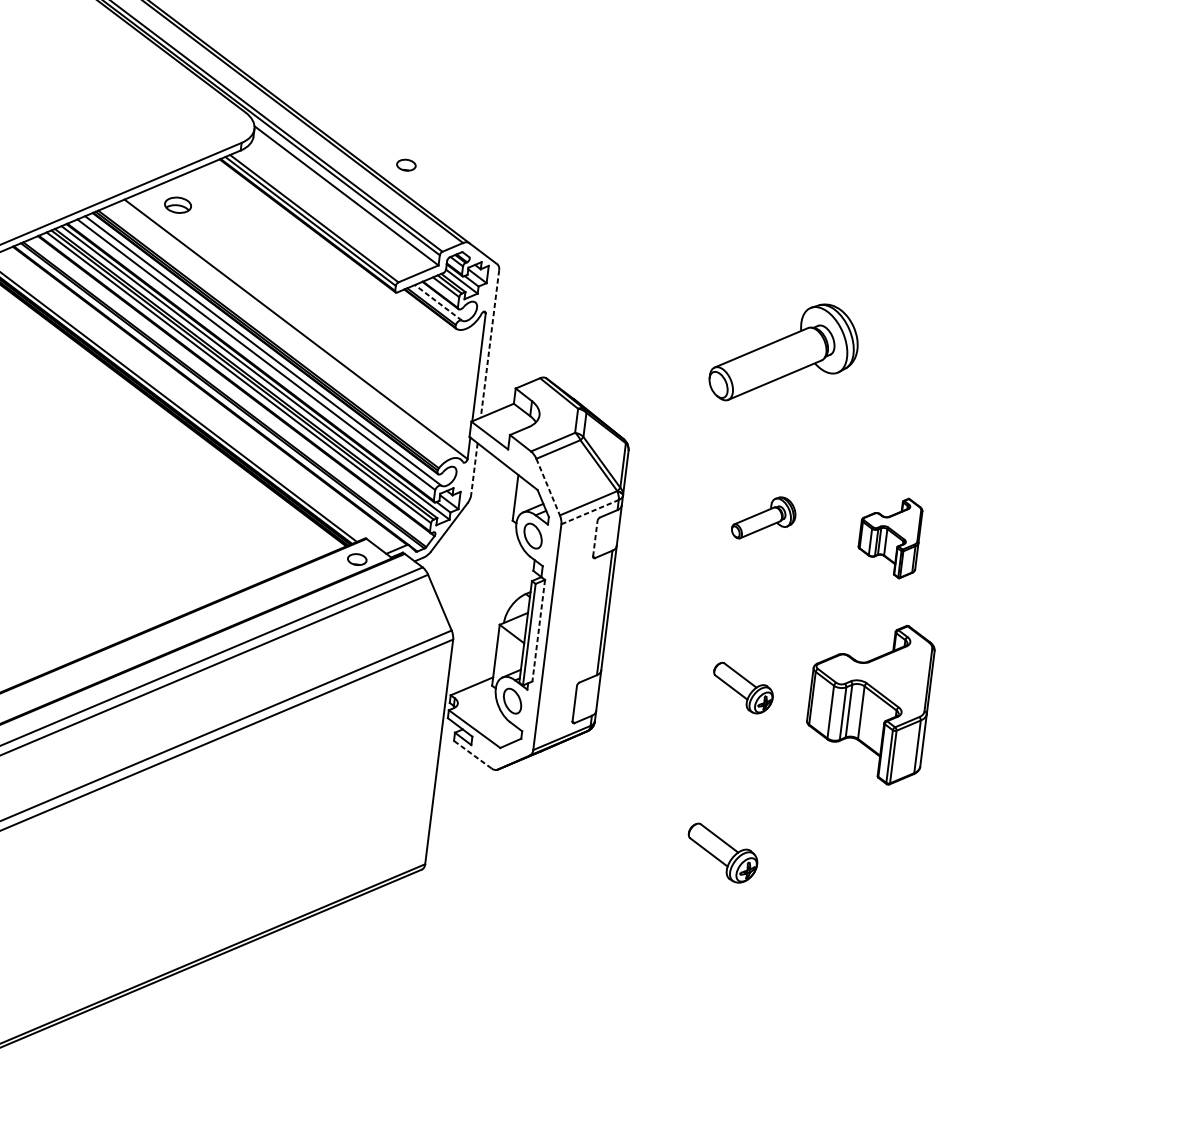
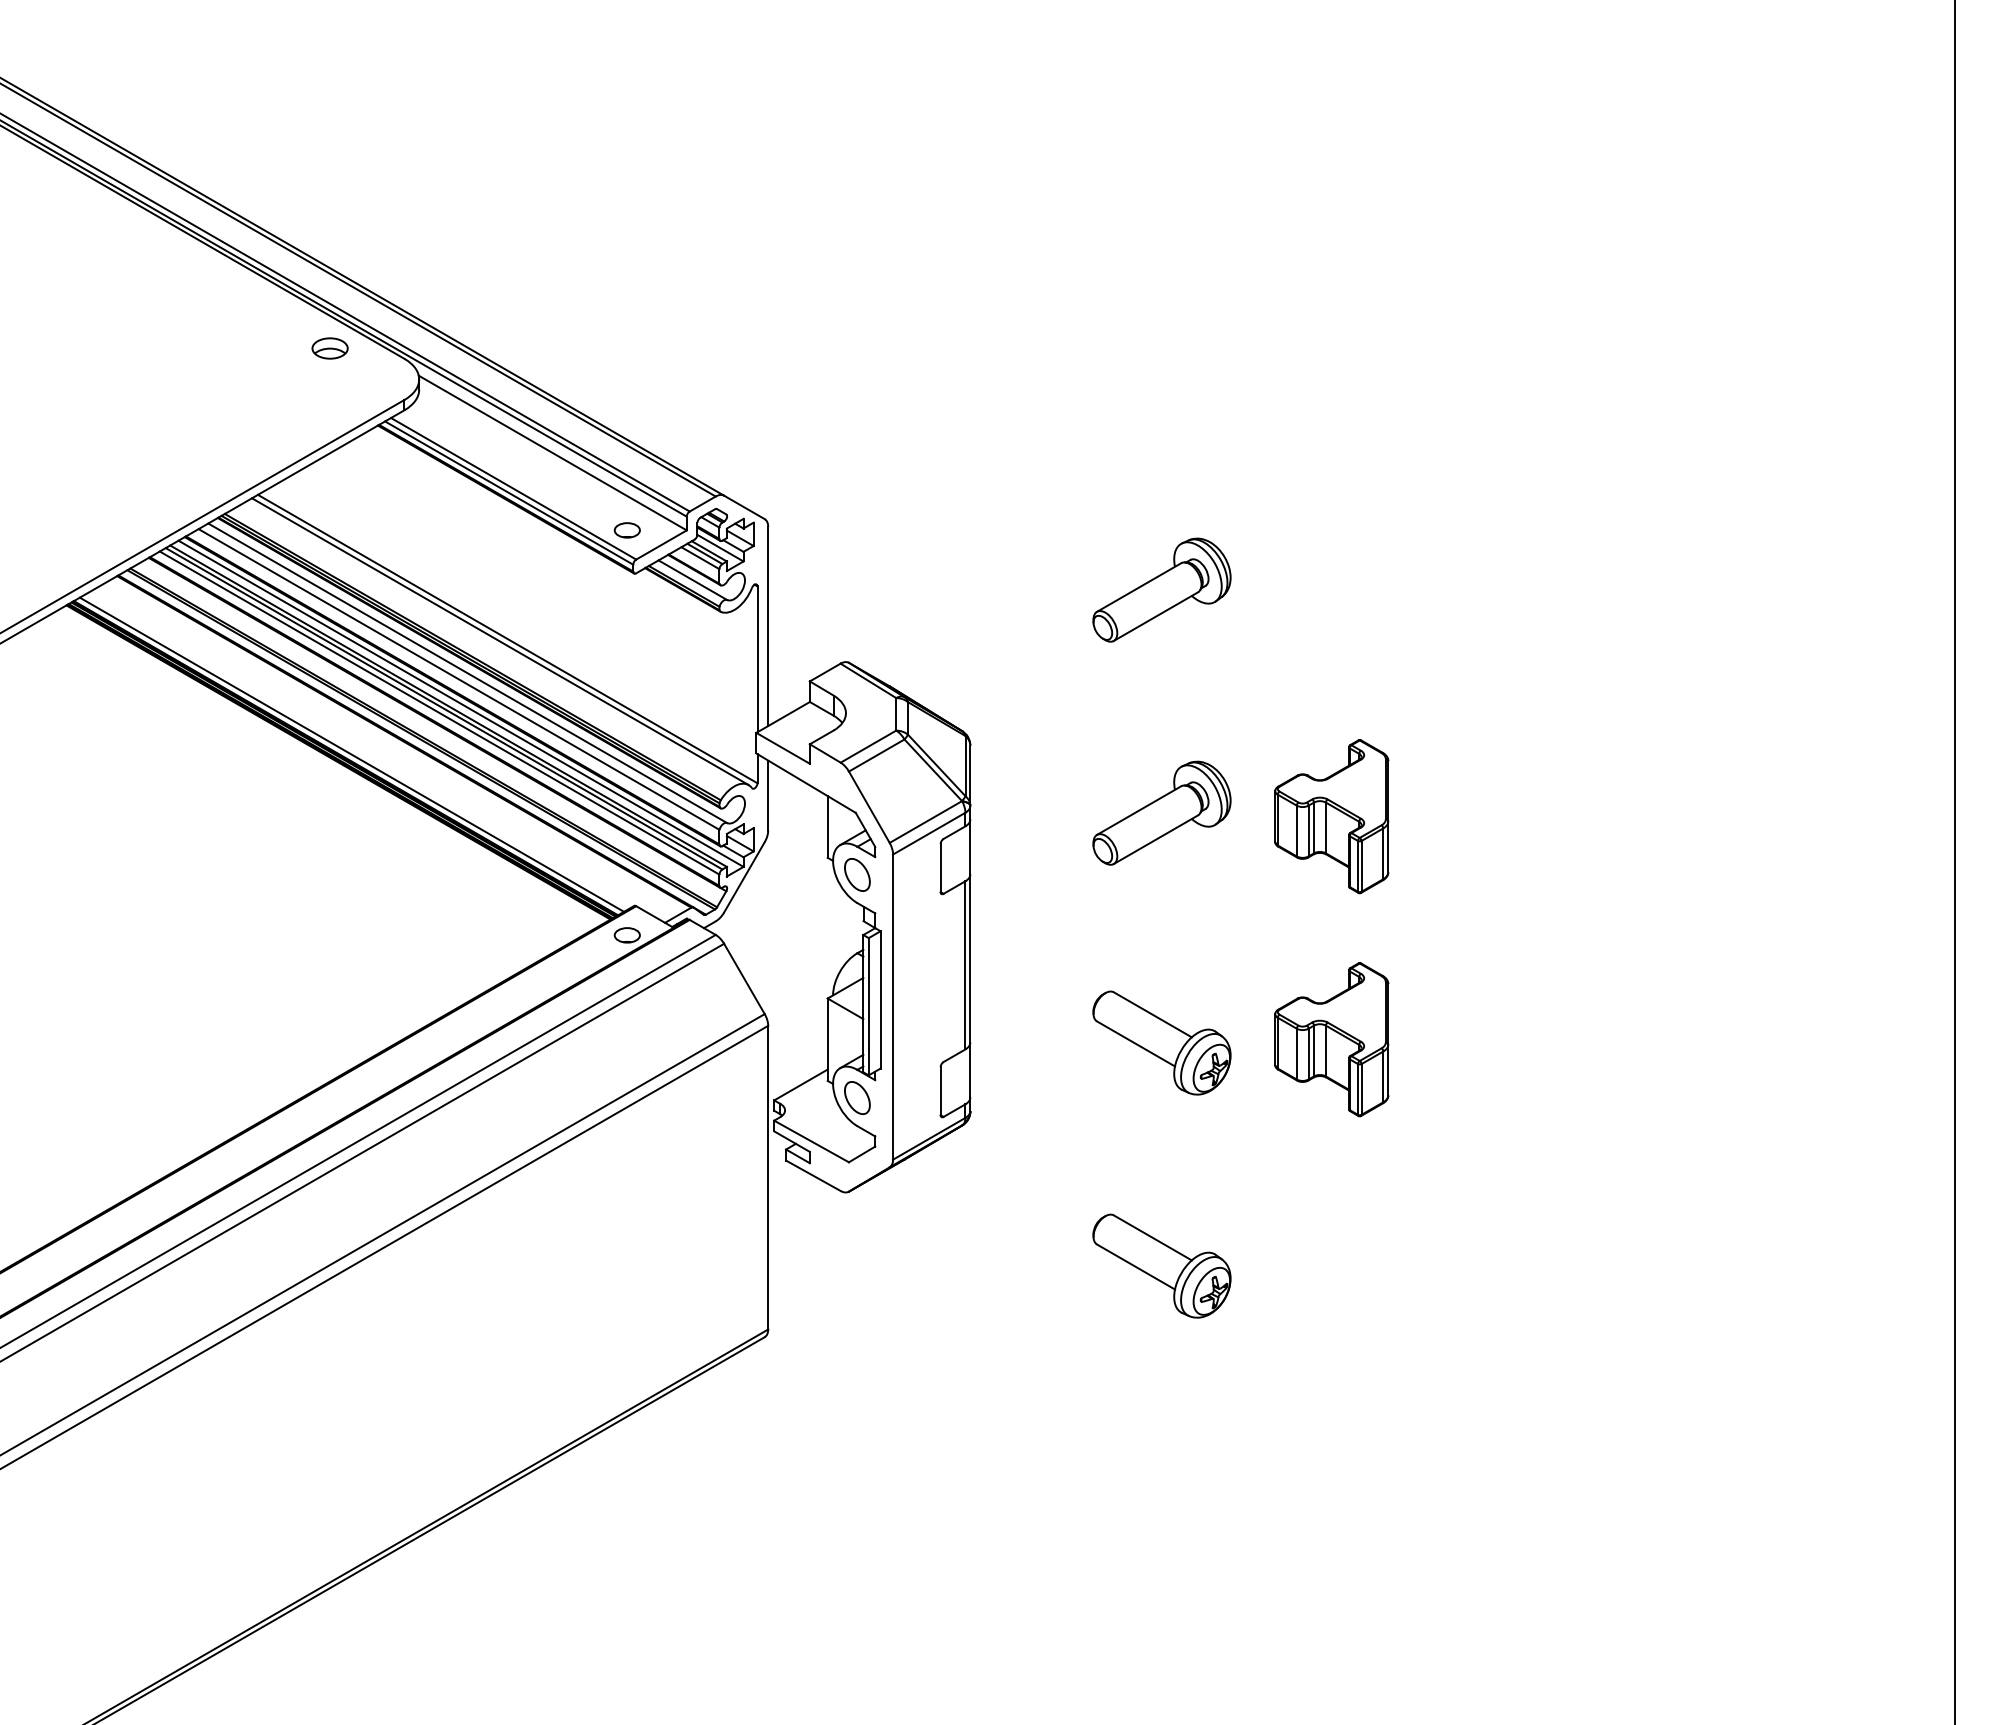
part: (405, 165) -> (626, 530), moved
part: (177, 205) -> (329, 348), moved
line: (438, 303) -> (692, 580), dashed -> solid
line: (290, 330) -> (500, 641), added
line: (490, 344) -> (768, 626), dashed -> solid
part: (784, 352) -> (1161, 589), size x0.71
line: (474, 469) -> (768, 795), dashed -> solid
line: (548, 487) -> (869, 807), dashed -> solid
line: (590, 512) -> (929, 833), dashed -> solid
part: (763, 517) -> (1161, 812), size x1.67
part: (889, 536) -> (1331, 816), size x1.43
line: (595, 538) -> (940, 867), dashed -> solid
line: (538, 630) -> (880, 999), dashed -> solid
part: (742, 688) -> (1161, 1042), size x1.67
part: (868, 701) -> (1331, 1039), size x0.71
line: (472, 754) -> (812, 1175), dashed -> solid
part: (722, 853) -> (1161, 1265), size x1.43

